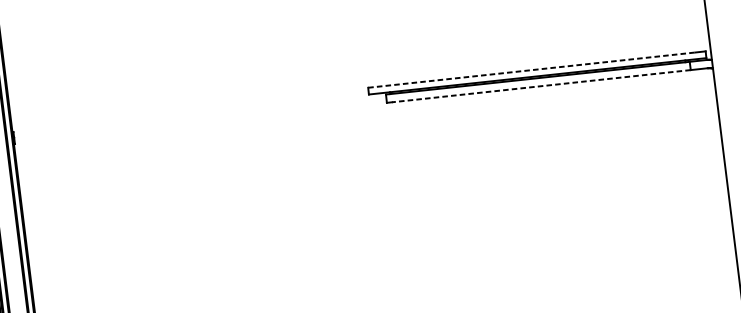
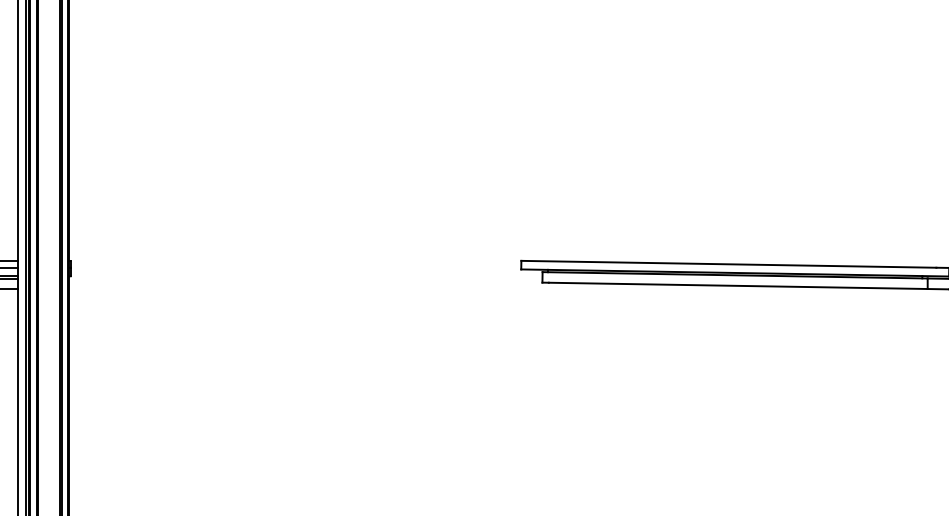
line: (531, 70) -> (728, 264), dashed -> solid
line: (540, 85) -> (737, 285), dashed -> solid

